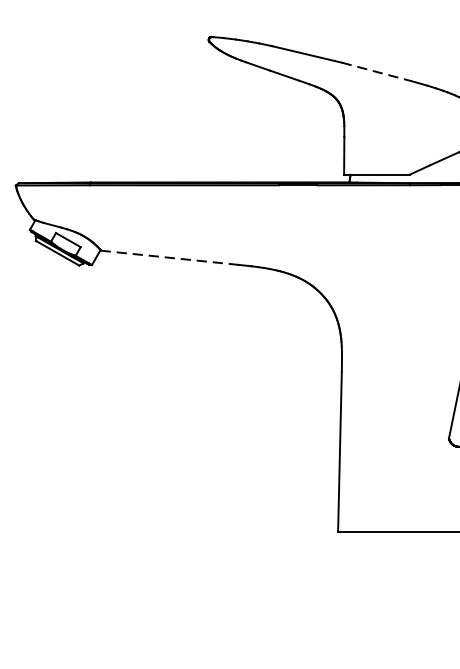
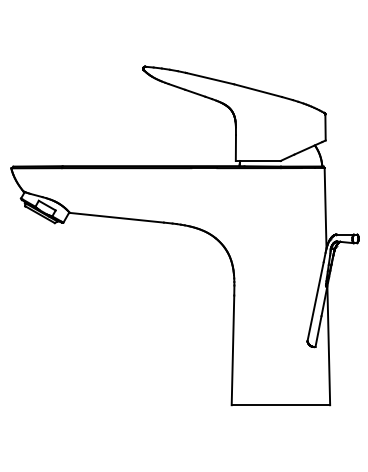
line: (377, 71) -> (258, 90), dashed -> solid
line: (169, 257) -> (116, 217), dashed -> solid

